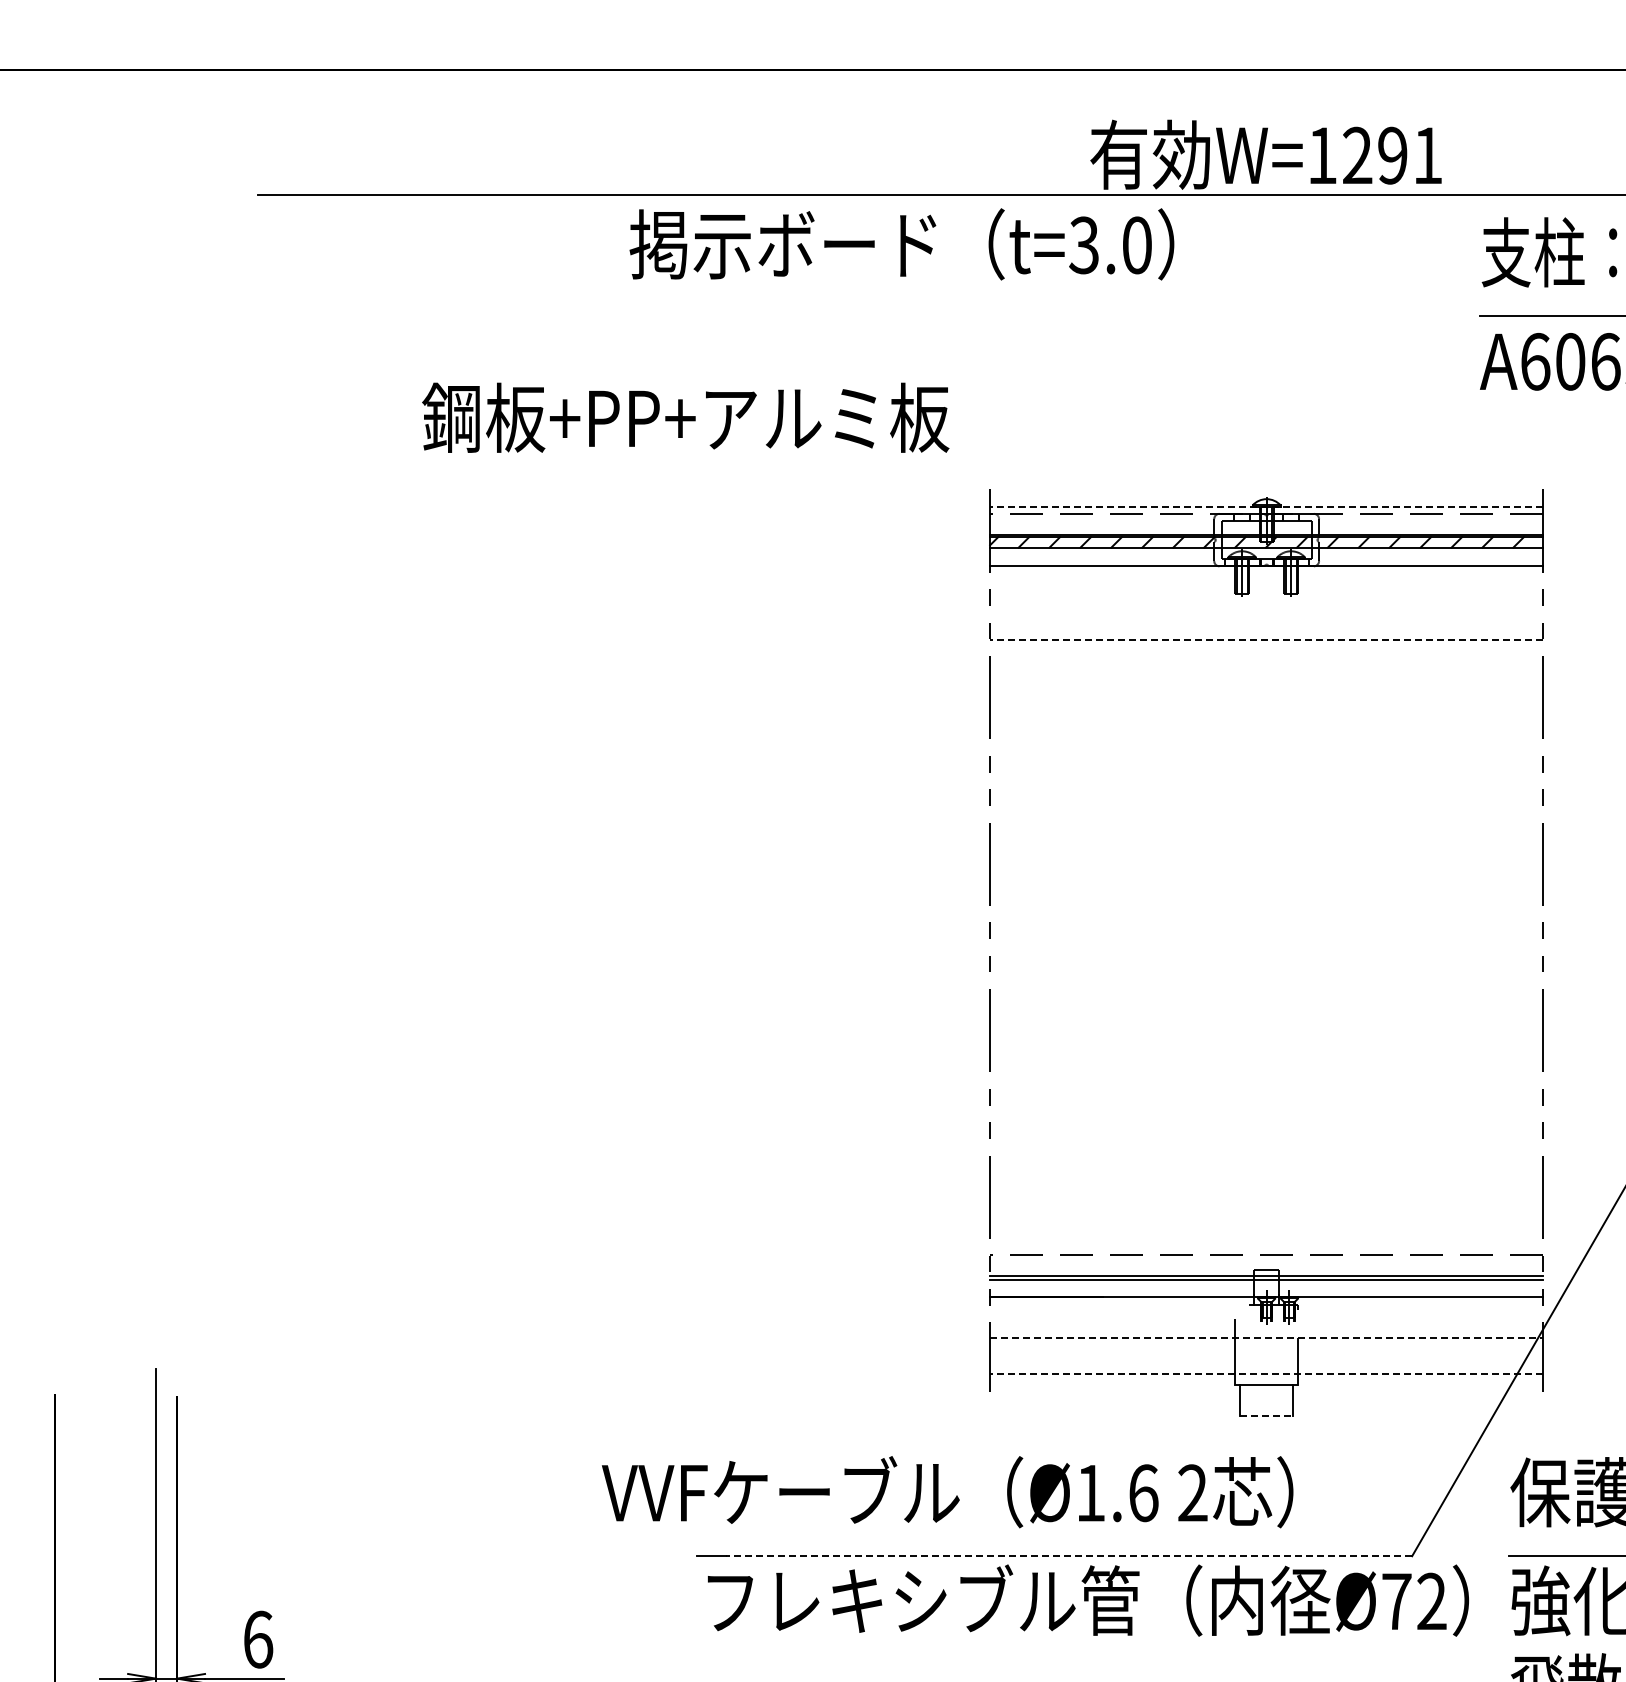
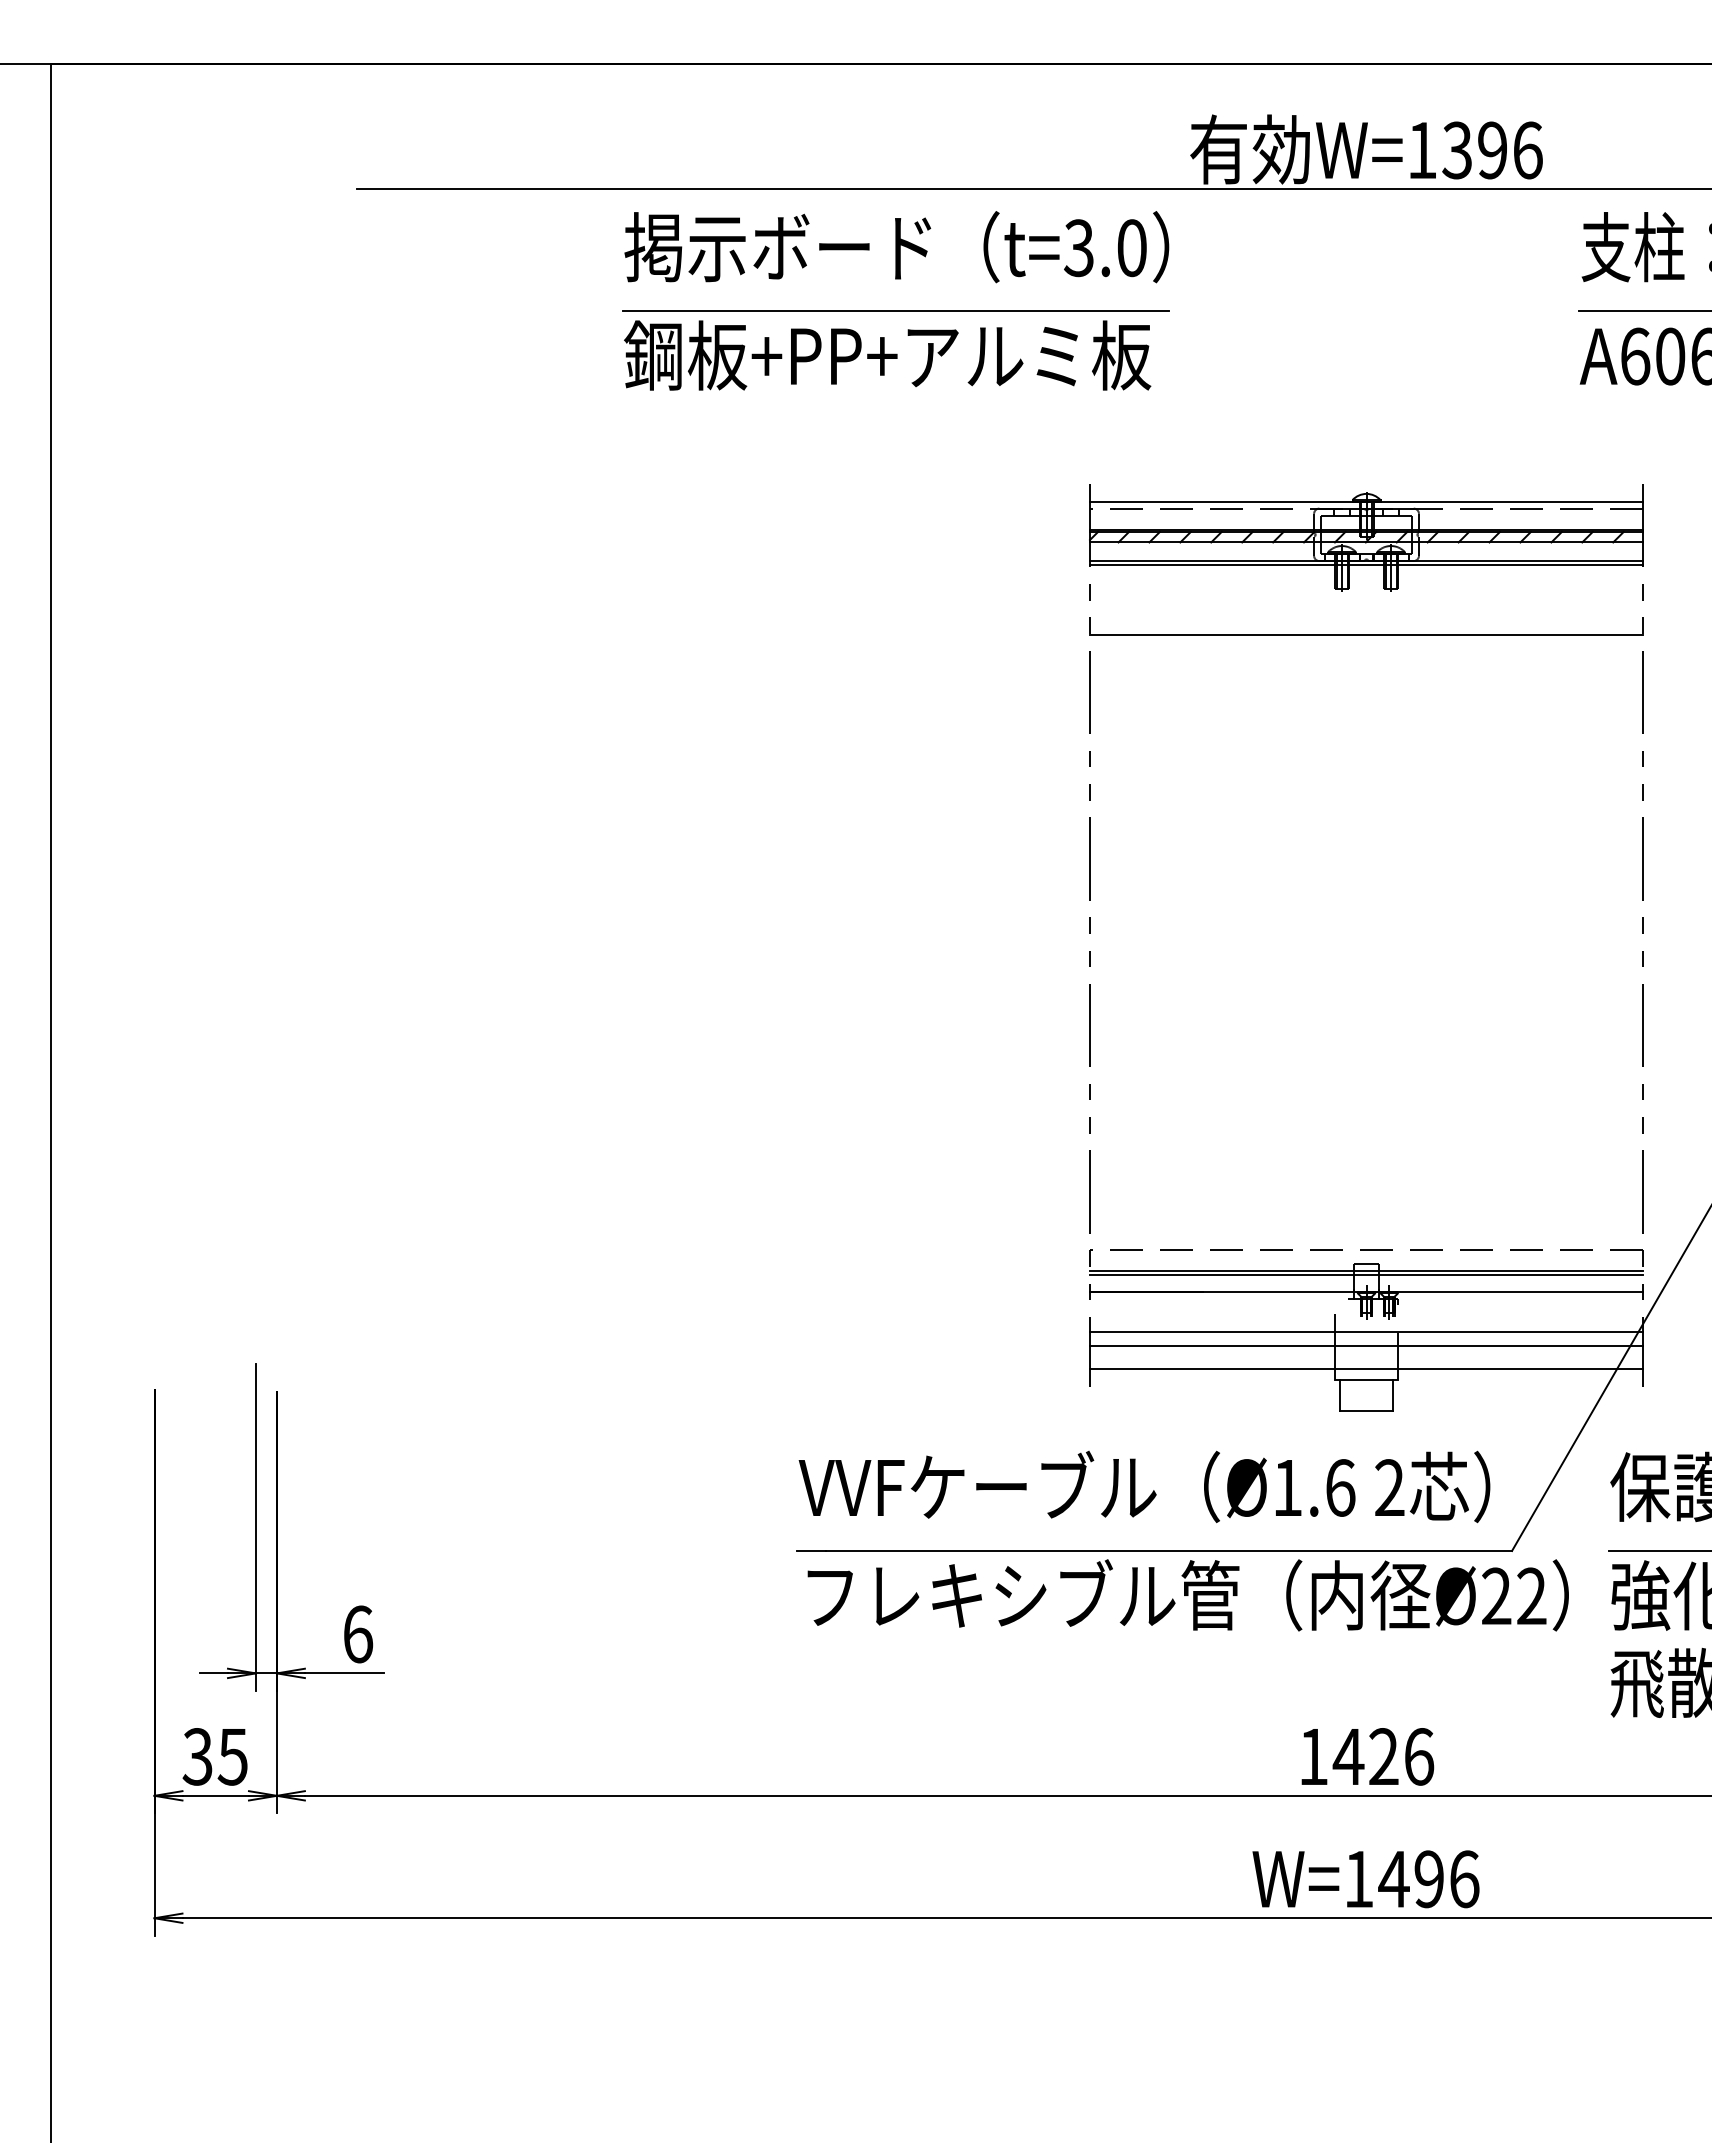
text: (1392, 155) -> (1492, 150), W=1291 -> W=1396
text: (901, 244) -> (896, 247), moved
line: (795, 316) -> (895, 311), added
text: (685, 417) -> (887, 355), moved
line: (1266, 506) -> (1366, 501), dashed -> solid
line: (1266, 569) -> (1366, 564), added
line: (1266, 639) -> (1366, 634), dashed -> solid
line: (1266, 1337) -> (1366, 1332), dashed -> solid
line: (1266, 1351) -> (1366, 1346), added
line: (1266, 1374) -> (1366, 1369), dashed -> solid
line: (1266, 1415) -> (1366, 1410), dashed -> solid
text: (947, 1491) -> (1144, 1486), moved
line: (1068, 1555) -> (1168, 1550), dashed -> solid
text: (1396, 1600) -> (1496, 1595), Ø72 -> Ø22

